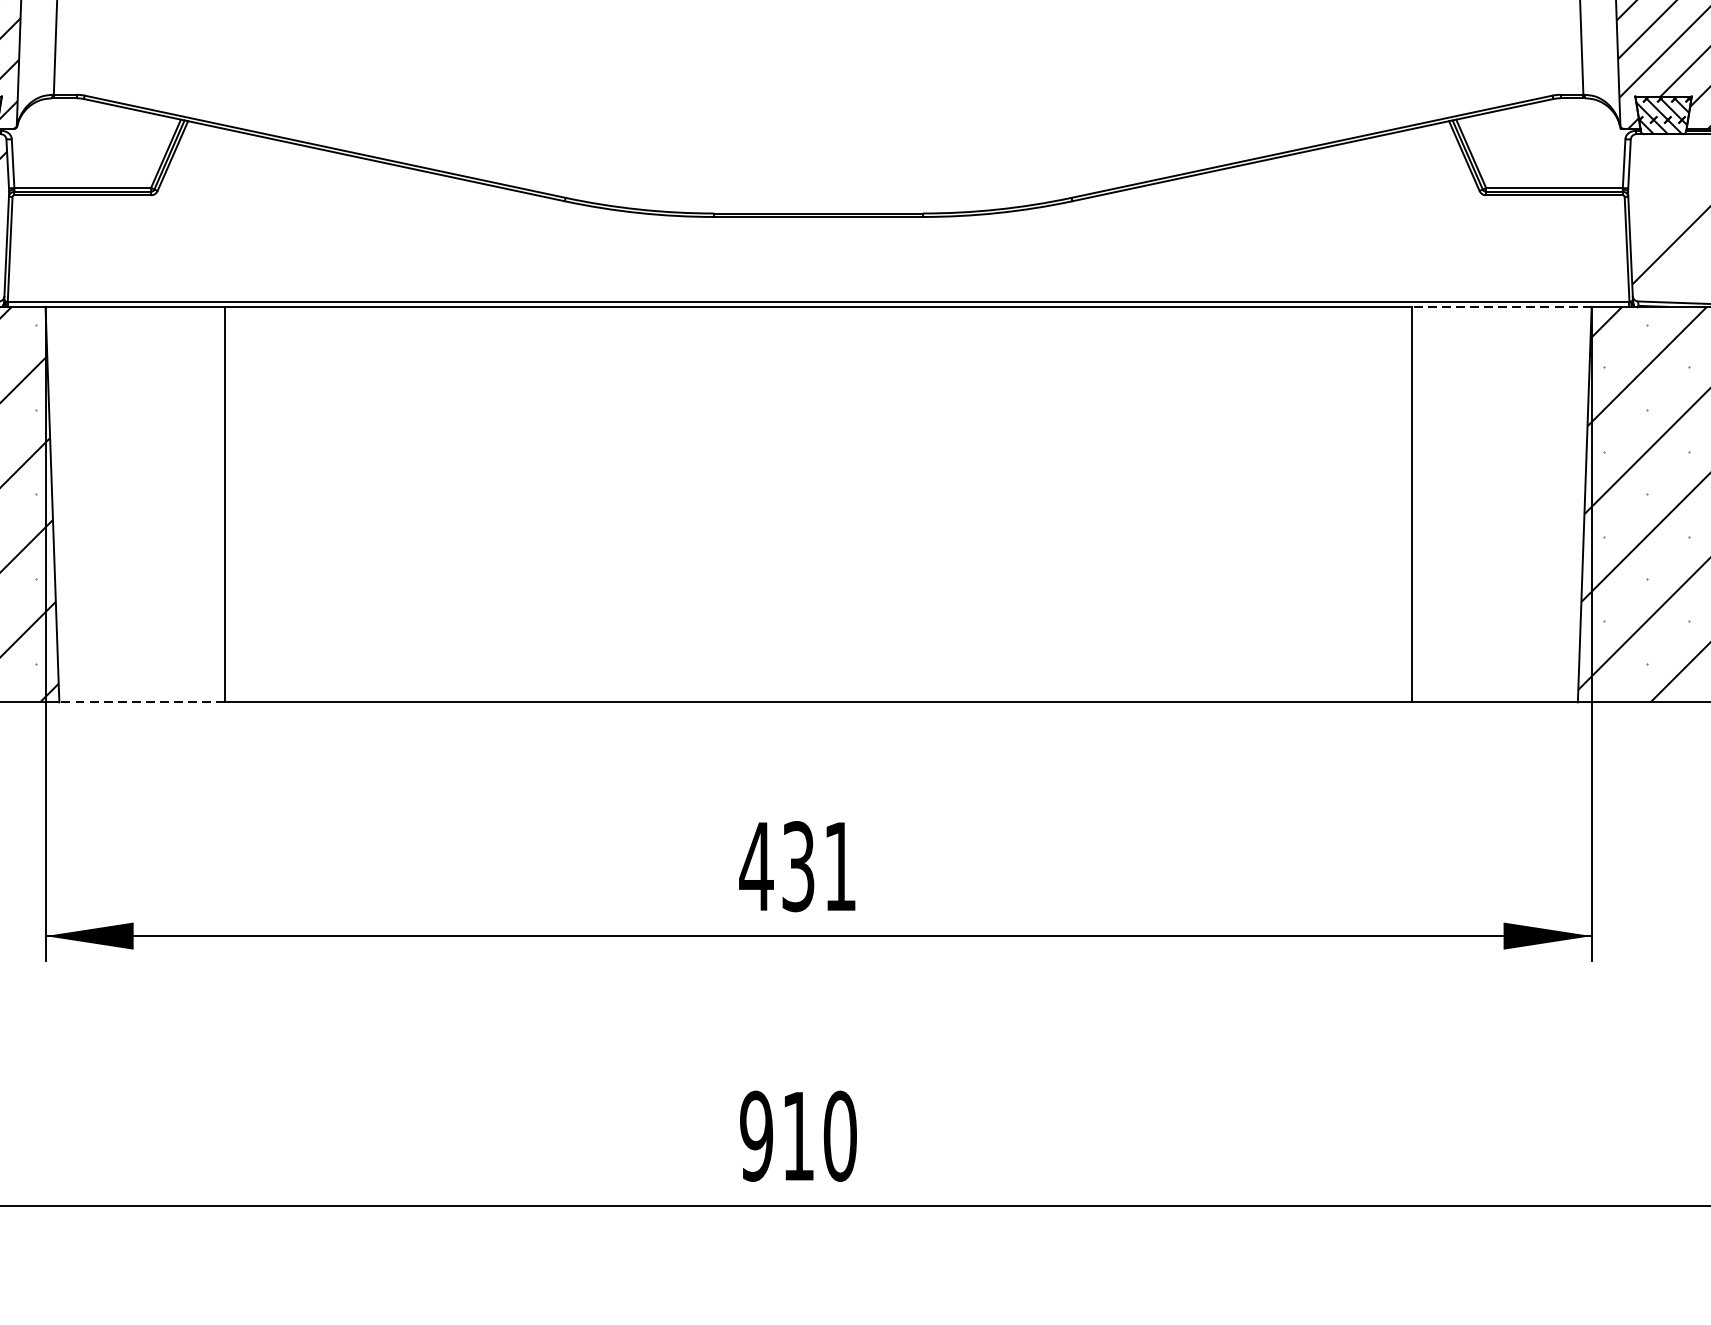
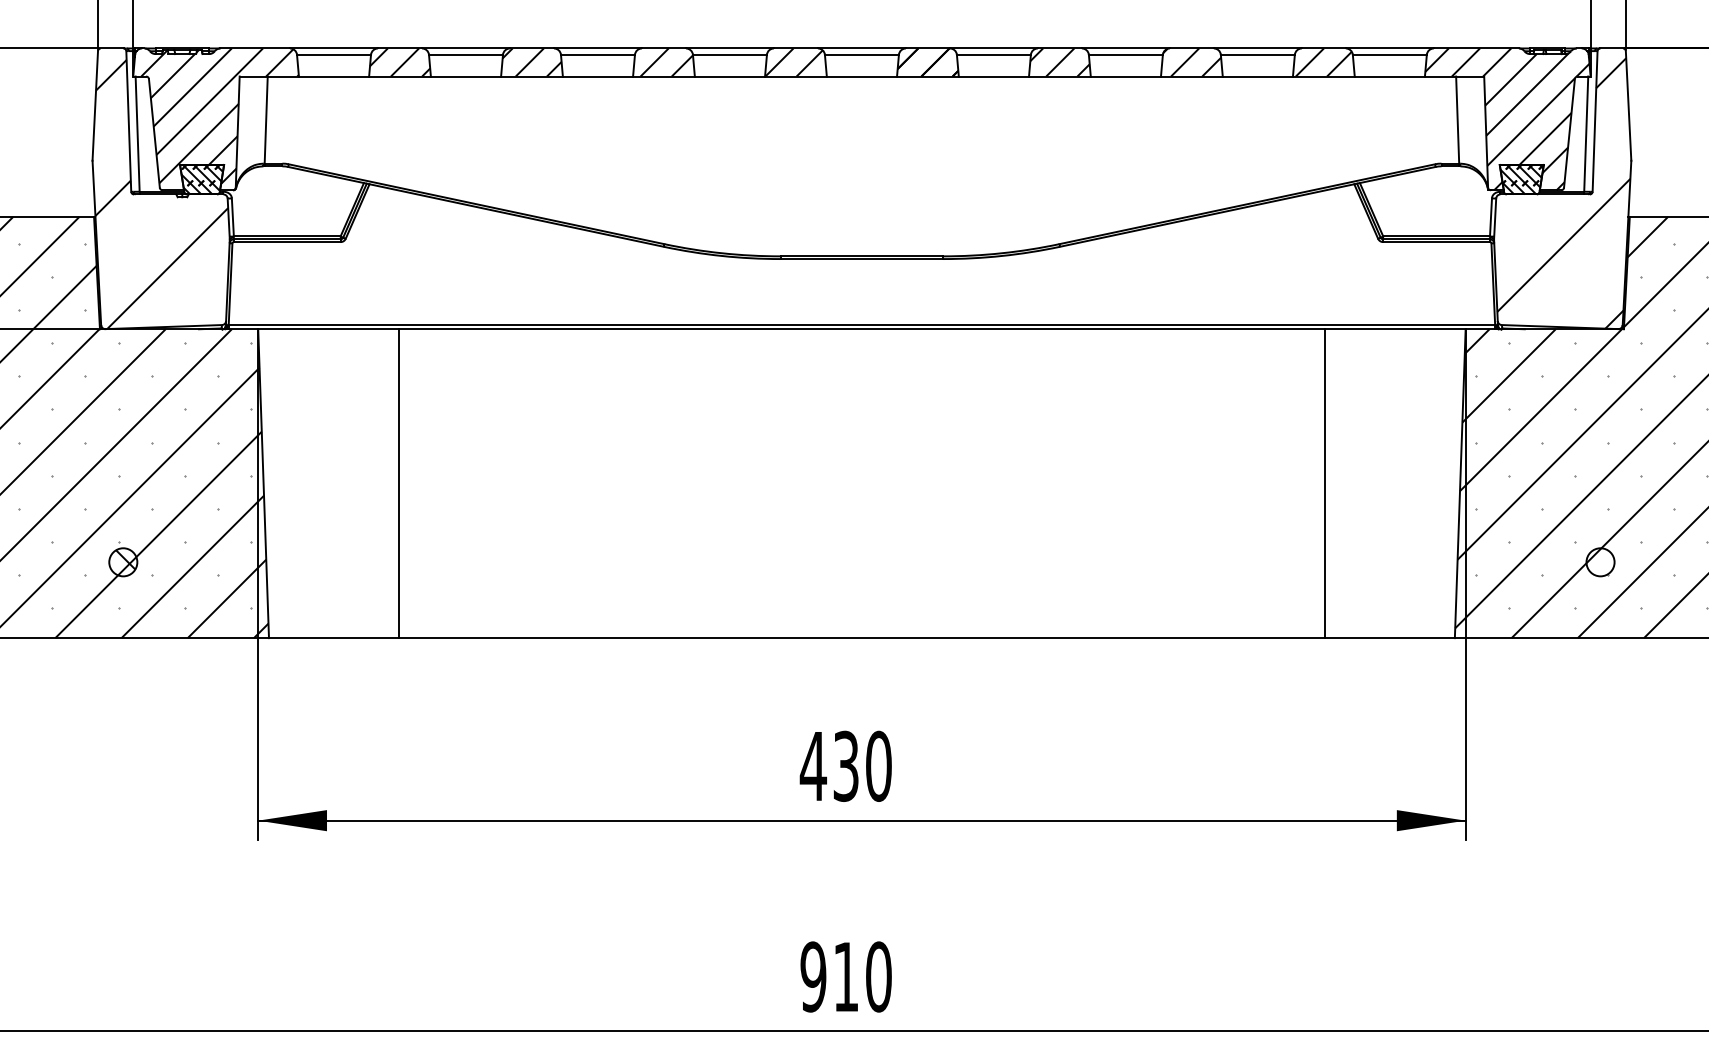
line: (1500, 307) -> (1394, 329), dashed -> solid
line: (141, 702) -> (333, 638), dashed -> solid
text: (839, 865) -> (878, 765), 431 -> 430

